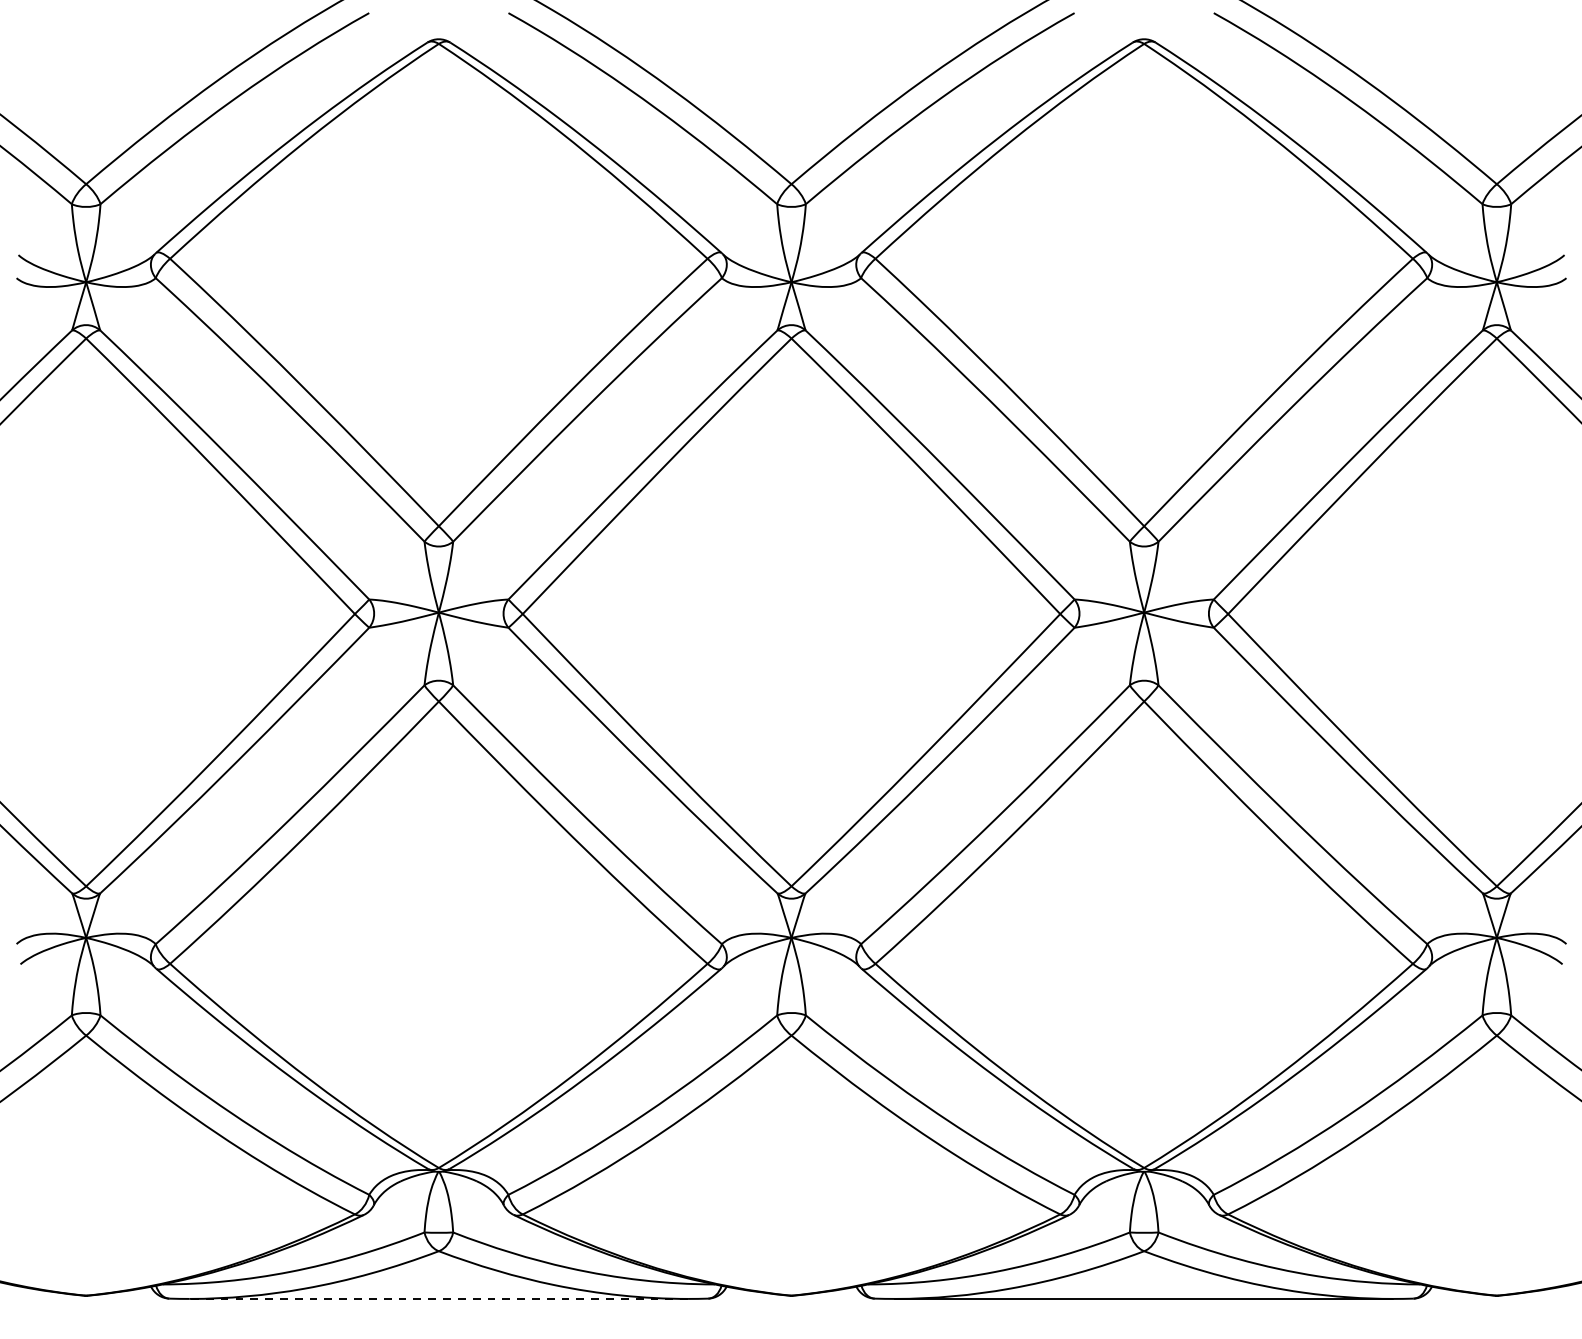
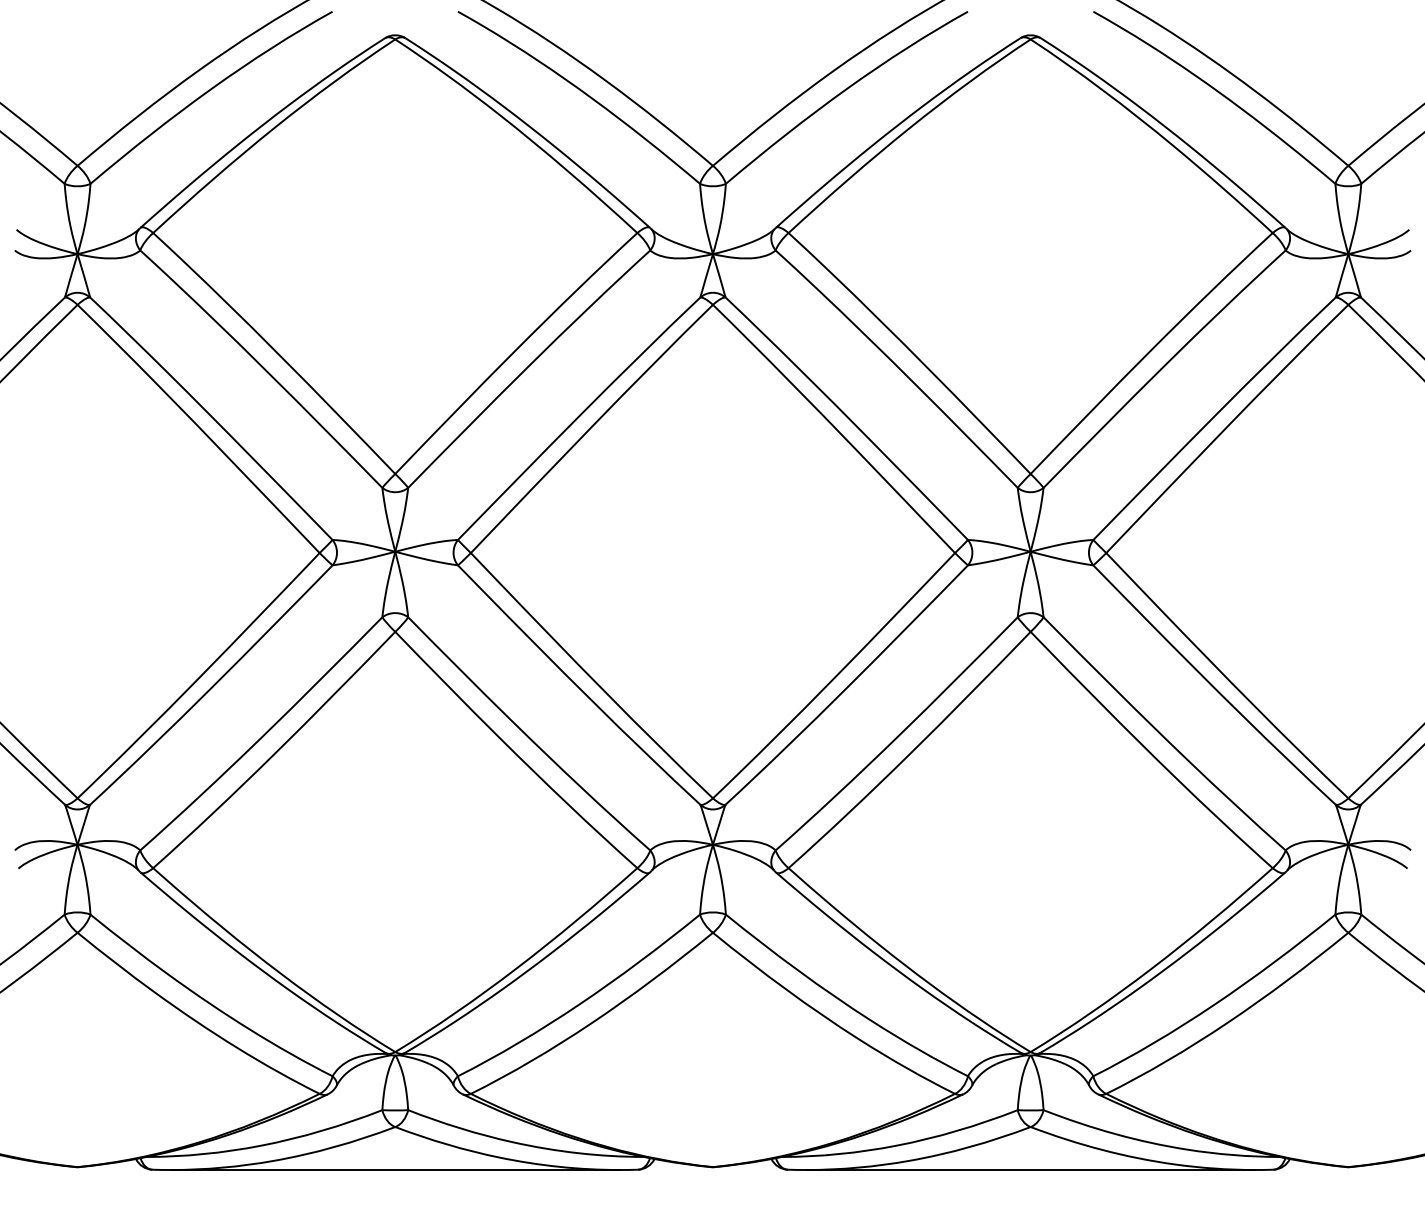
line: (437, 1299) -> (394, 1170), dashed -> solid

